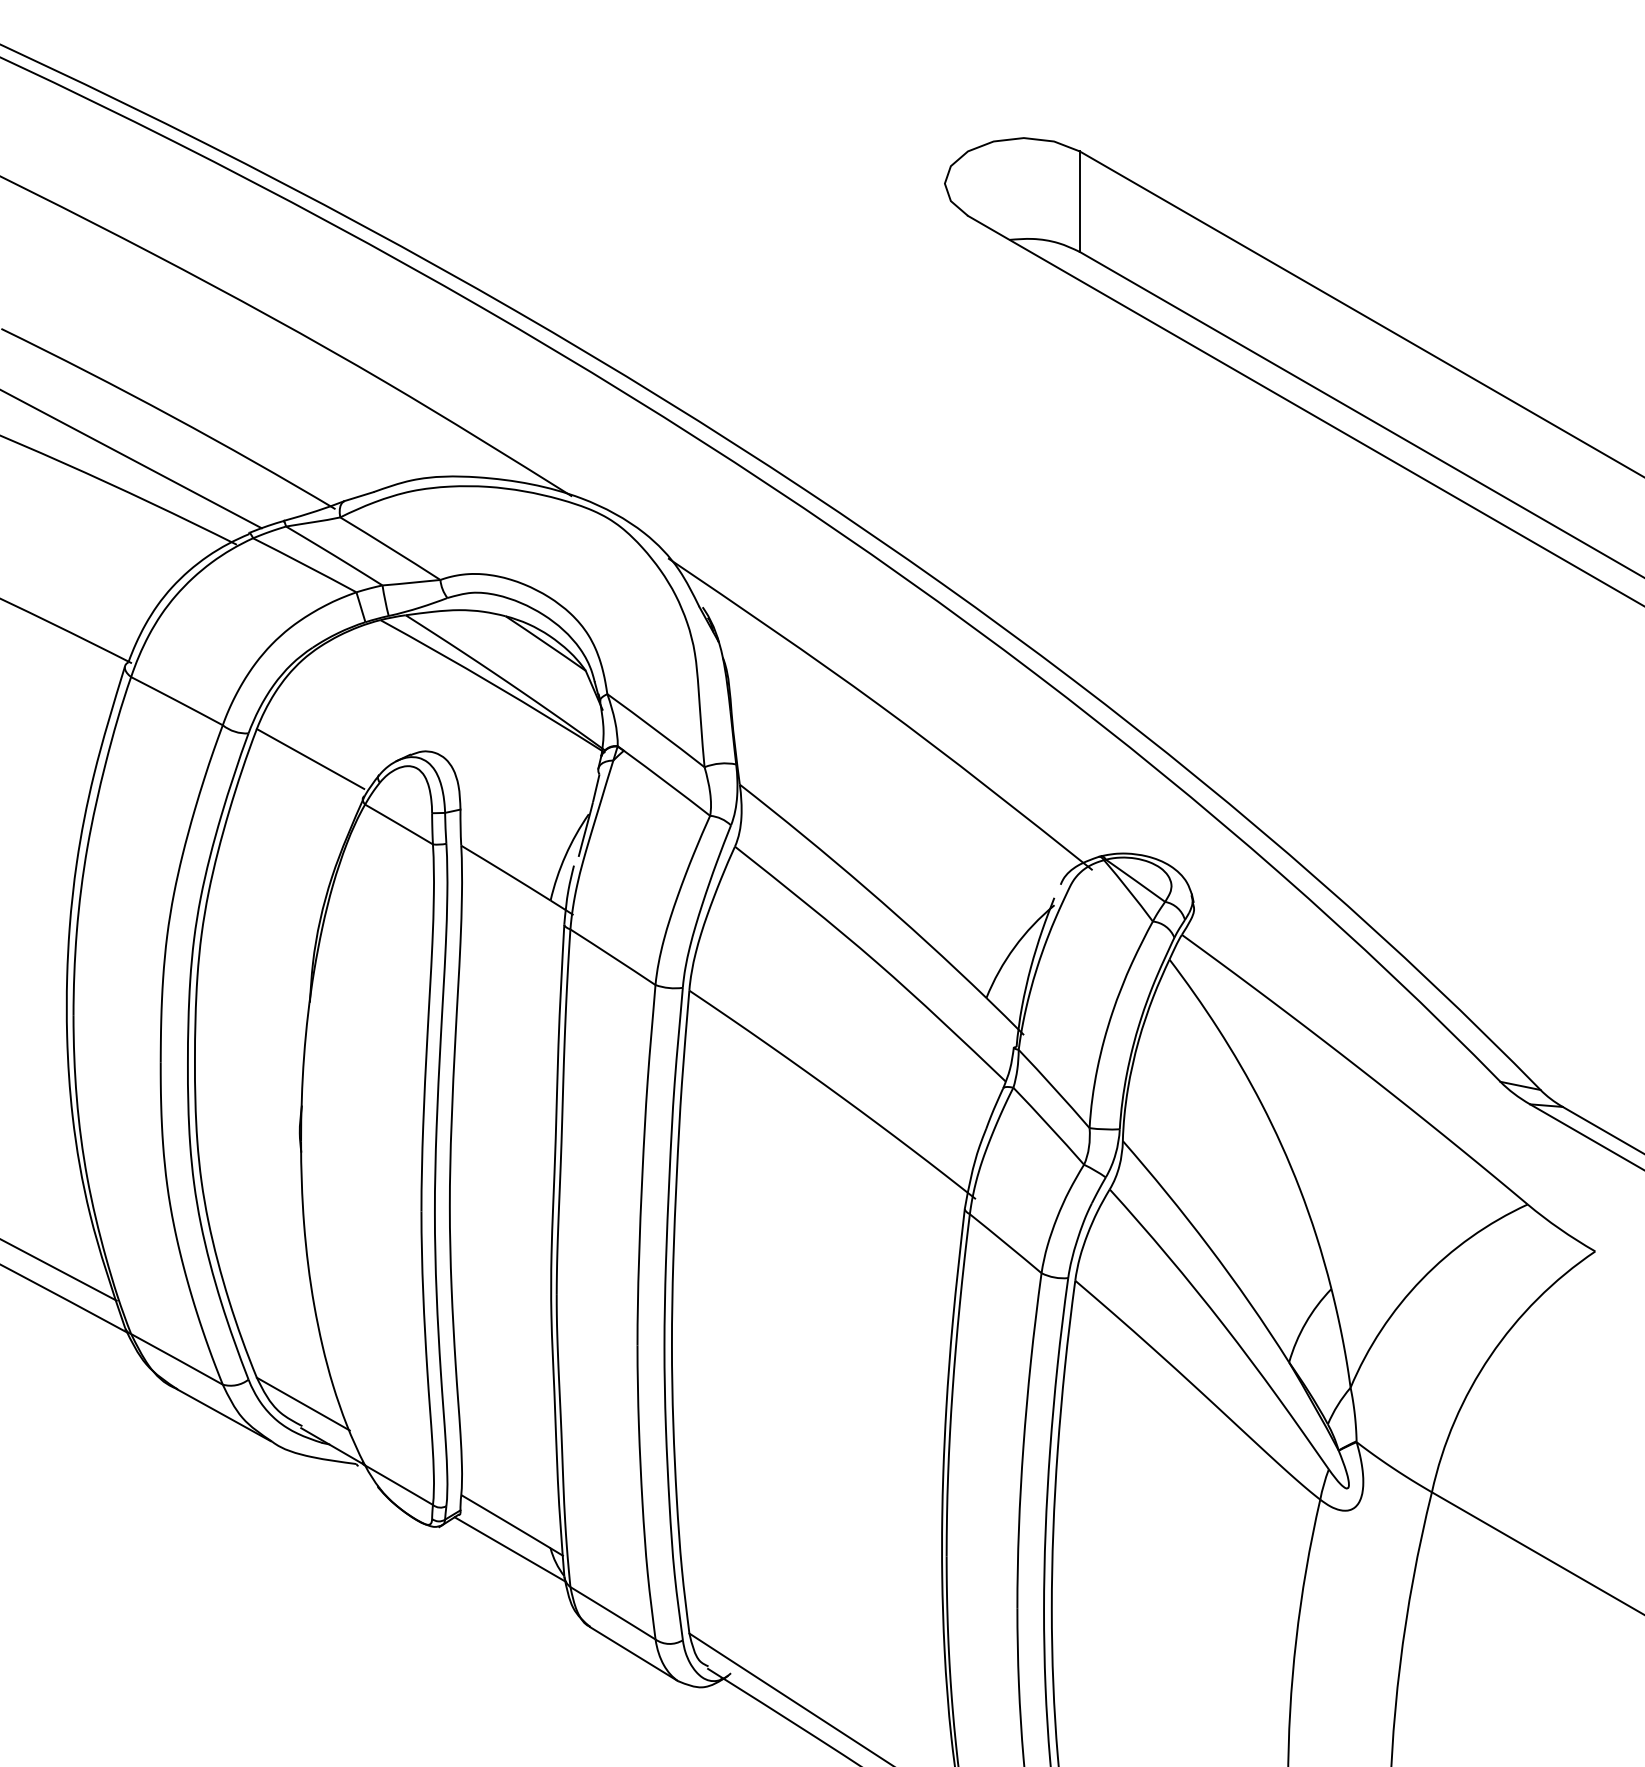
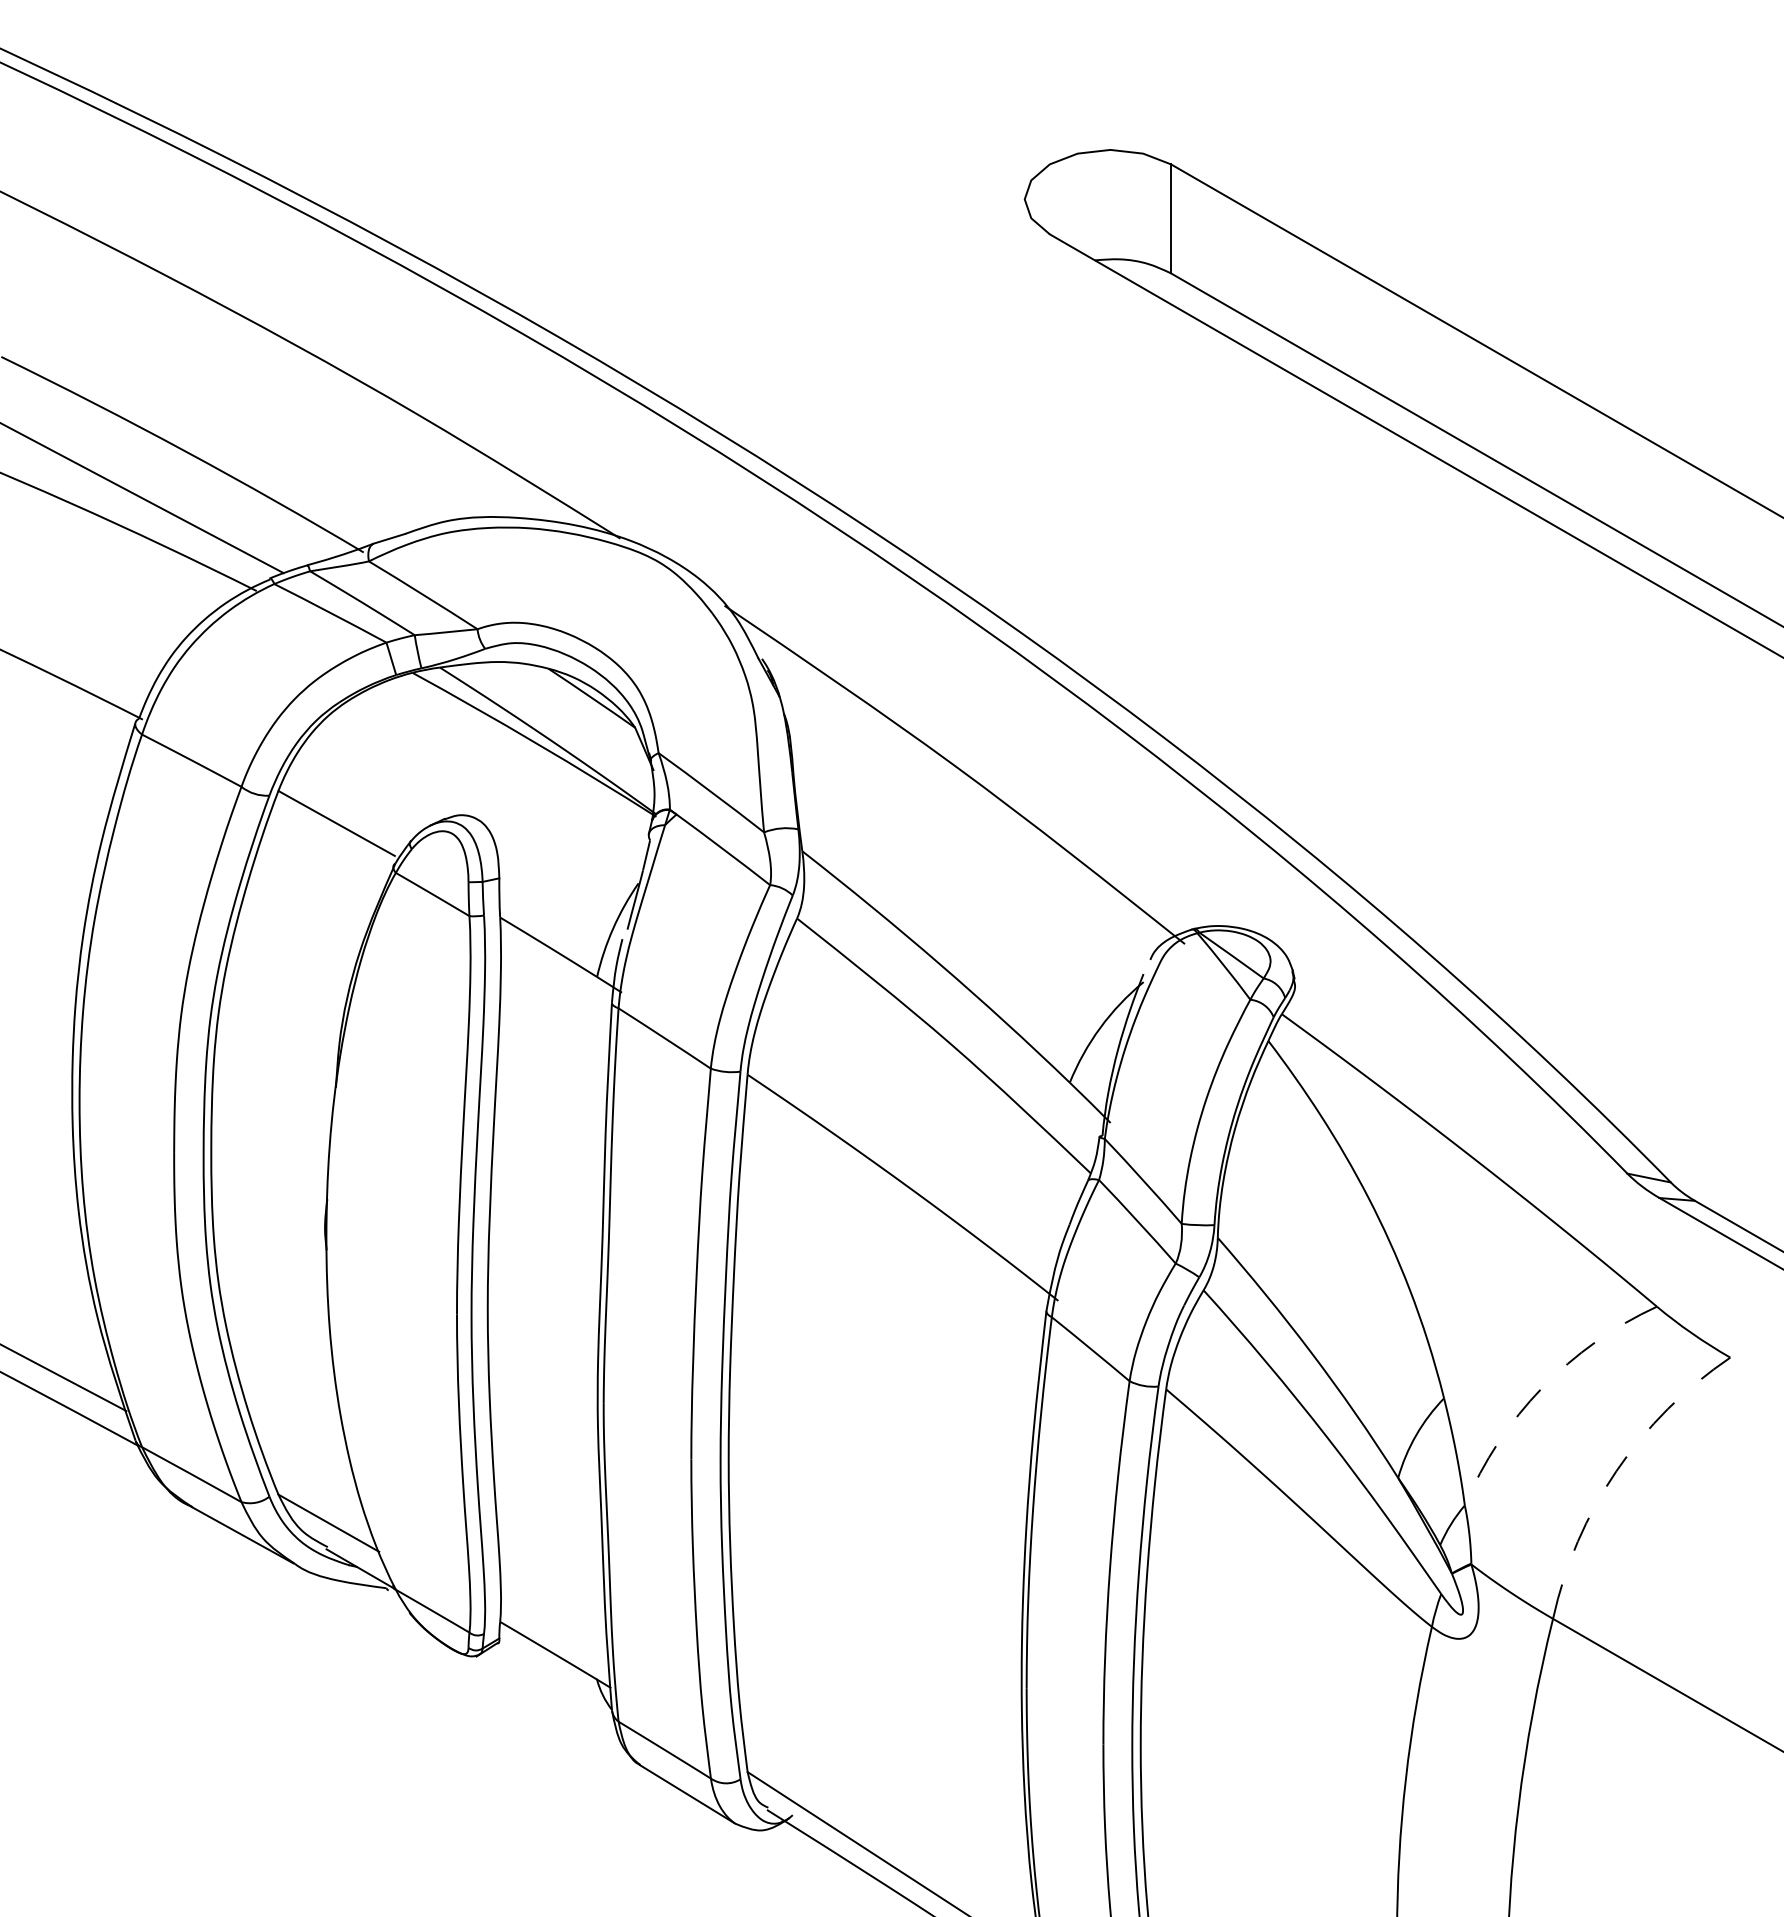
arc: (1422, 1279) -> (1542, 1388), solid -> dashed
arc: (1490, 1356) -> (1616, 1471), solid -> dashed
line: (510, 1549) -> (553, 1680), removed

